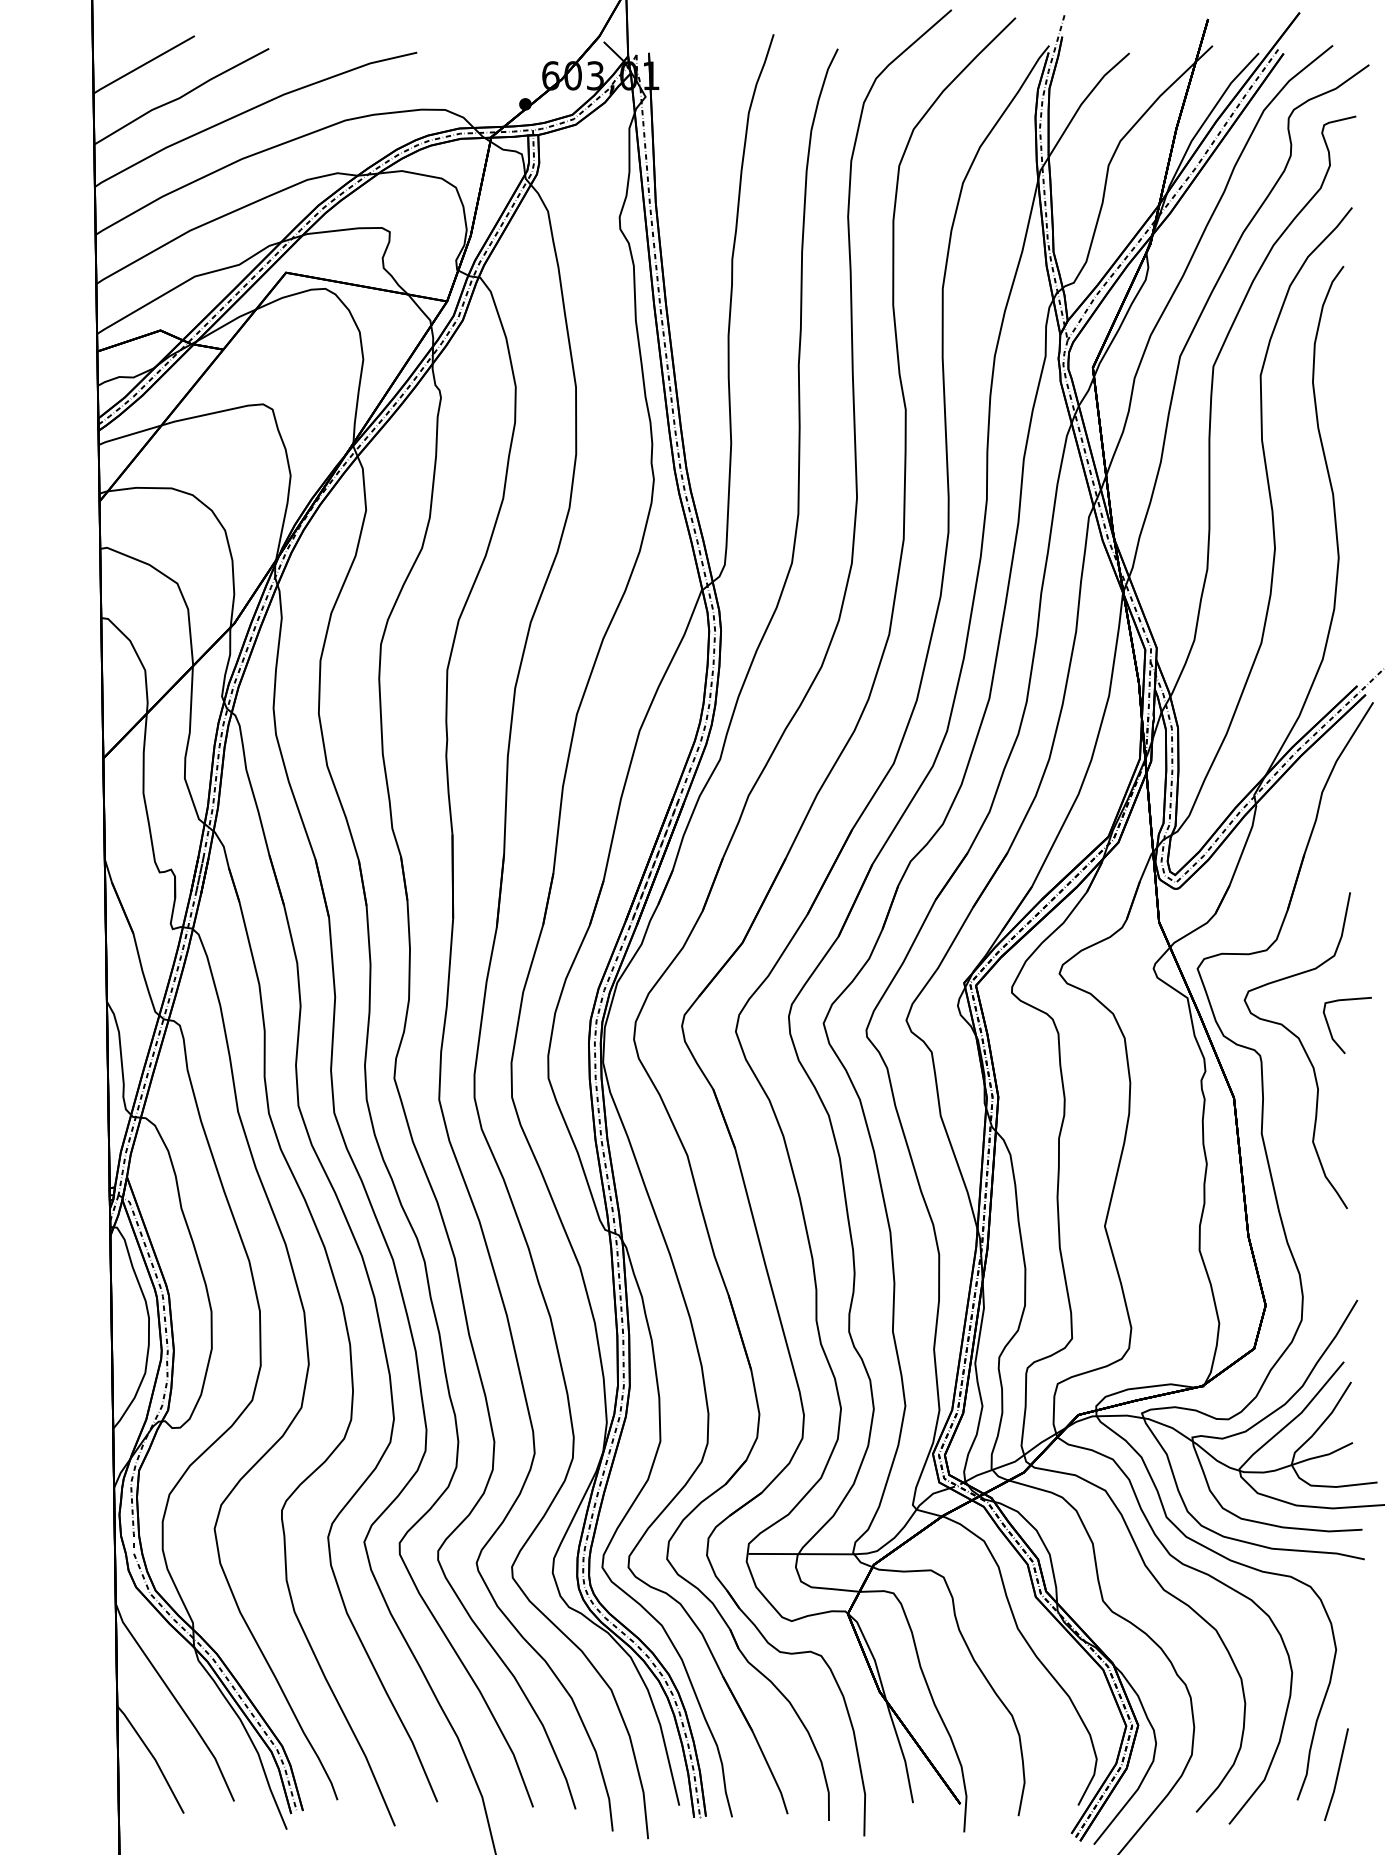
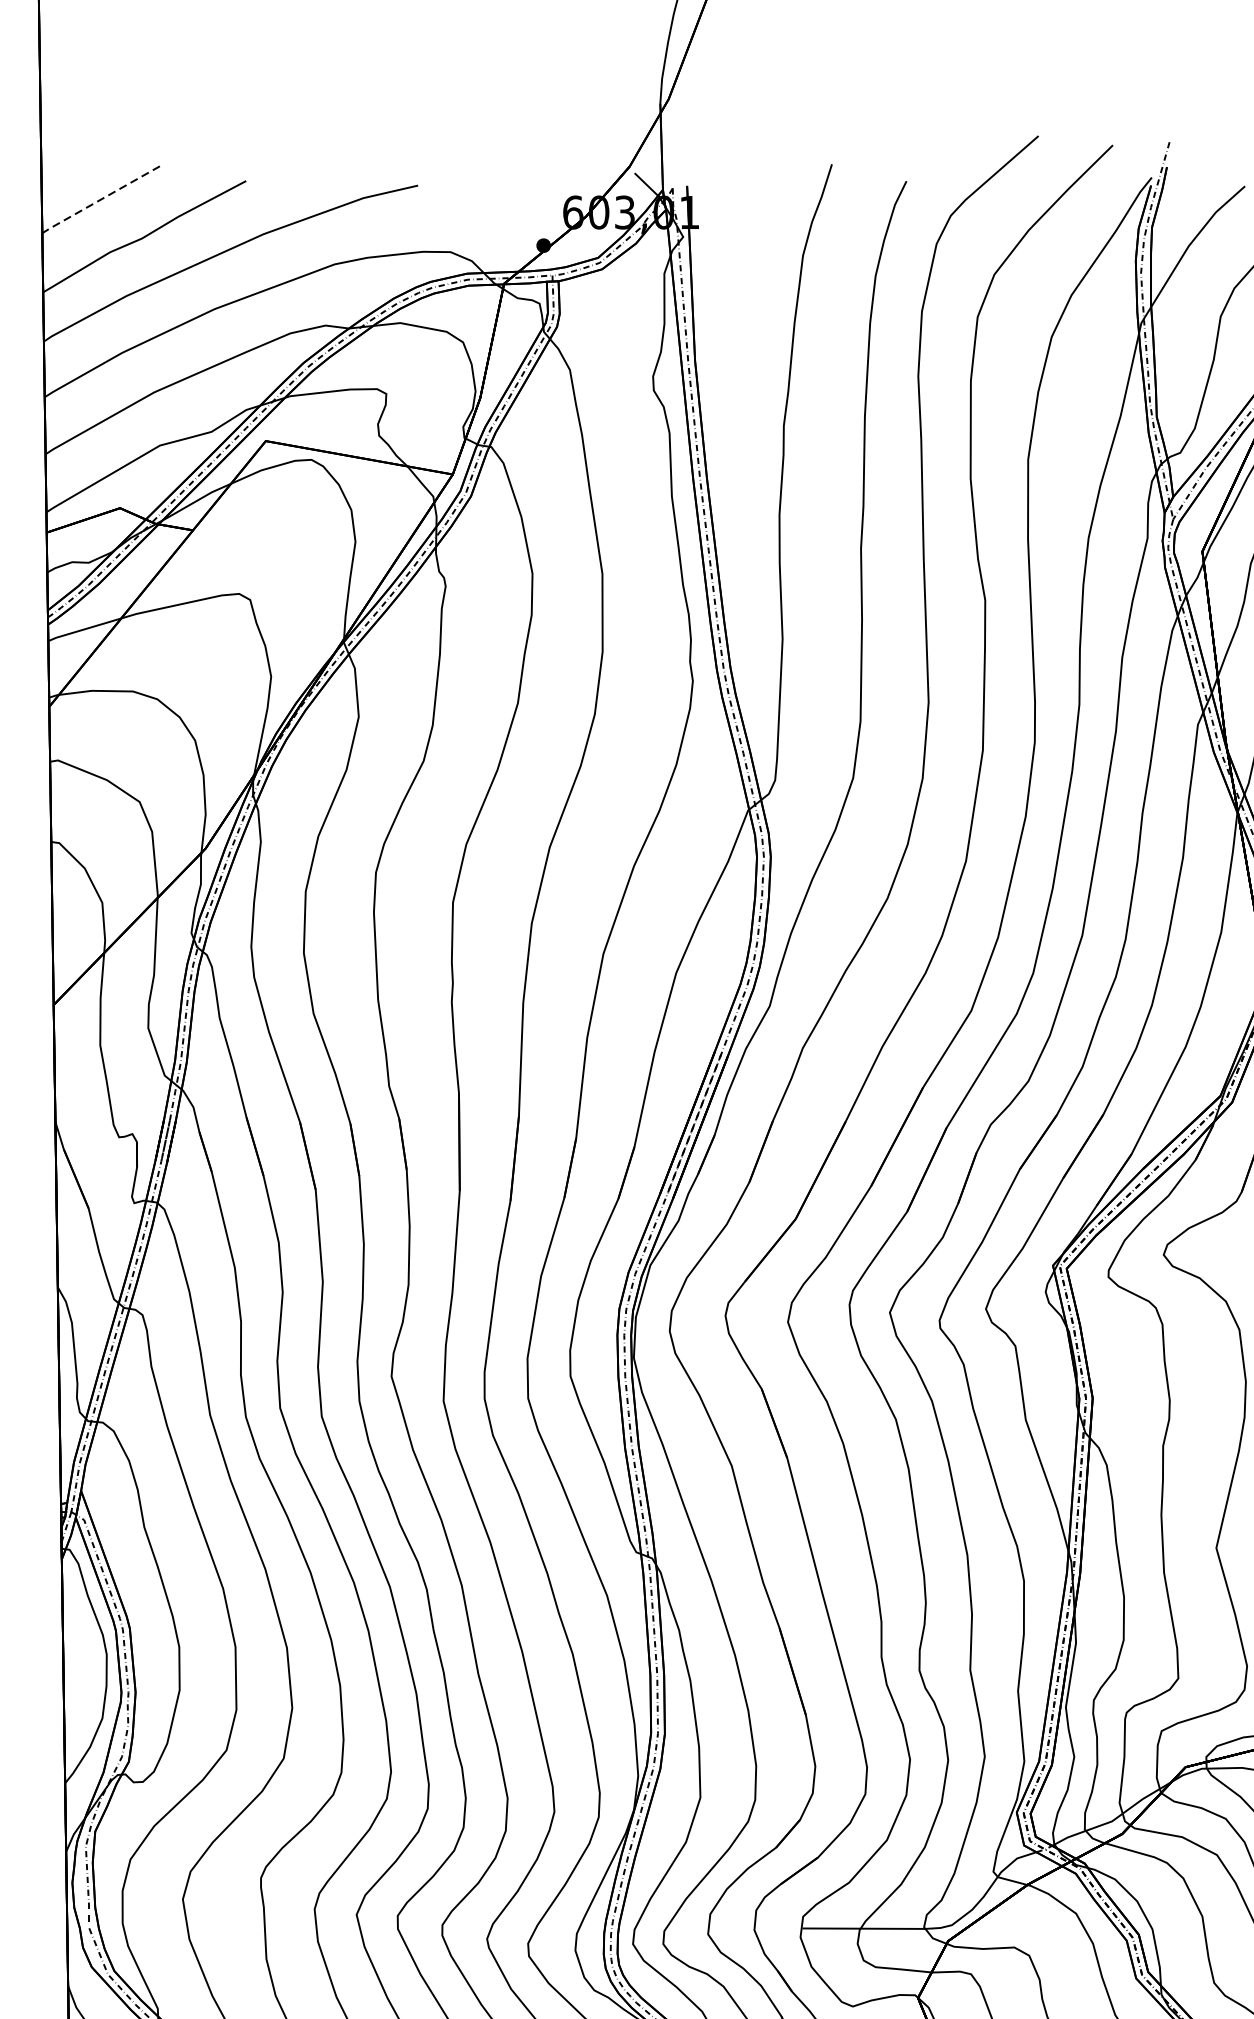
line: (142, 65) -> (99, 200), solid -> dashed

